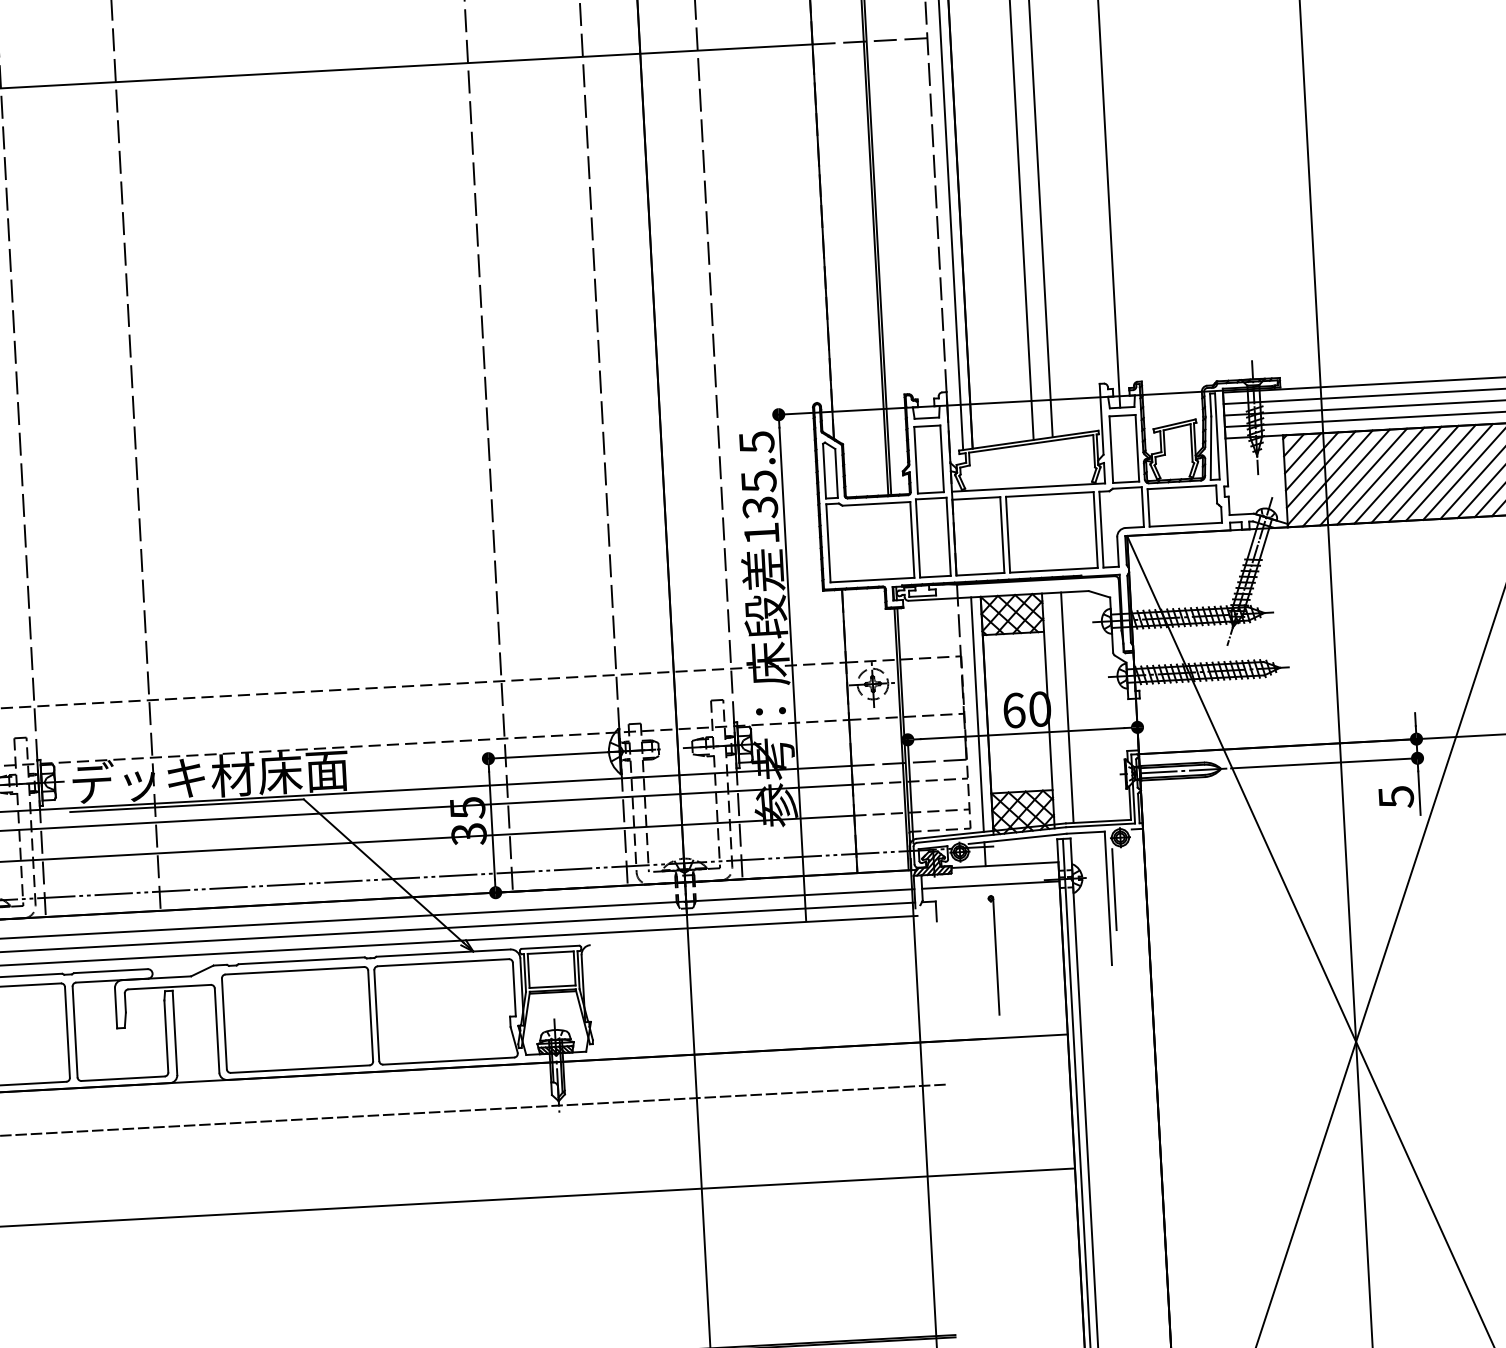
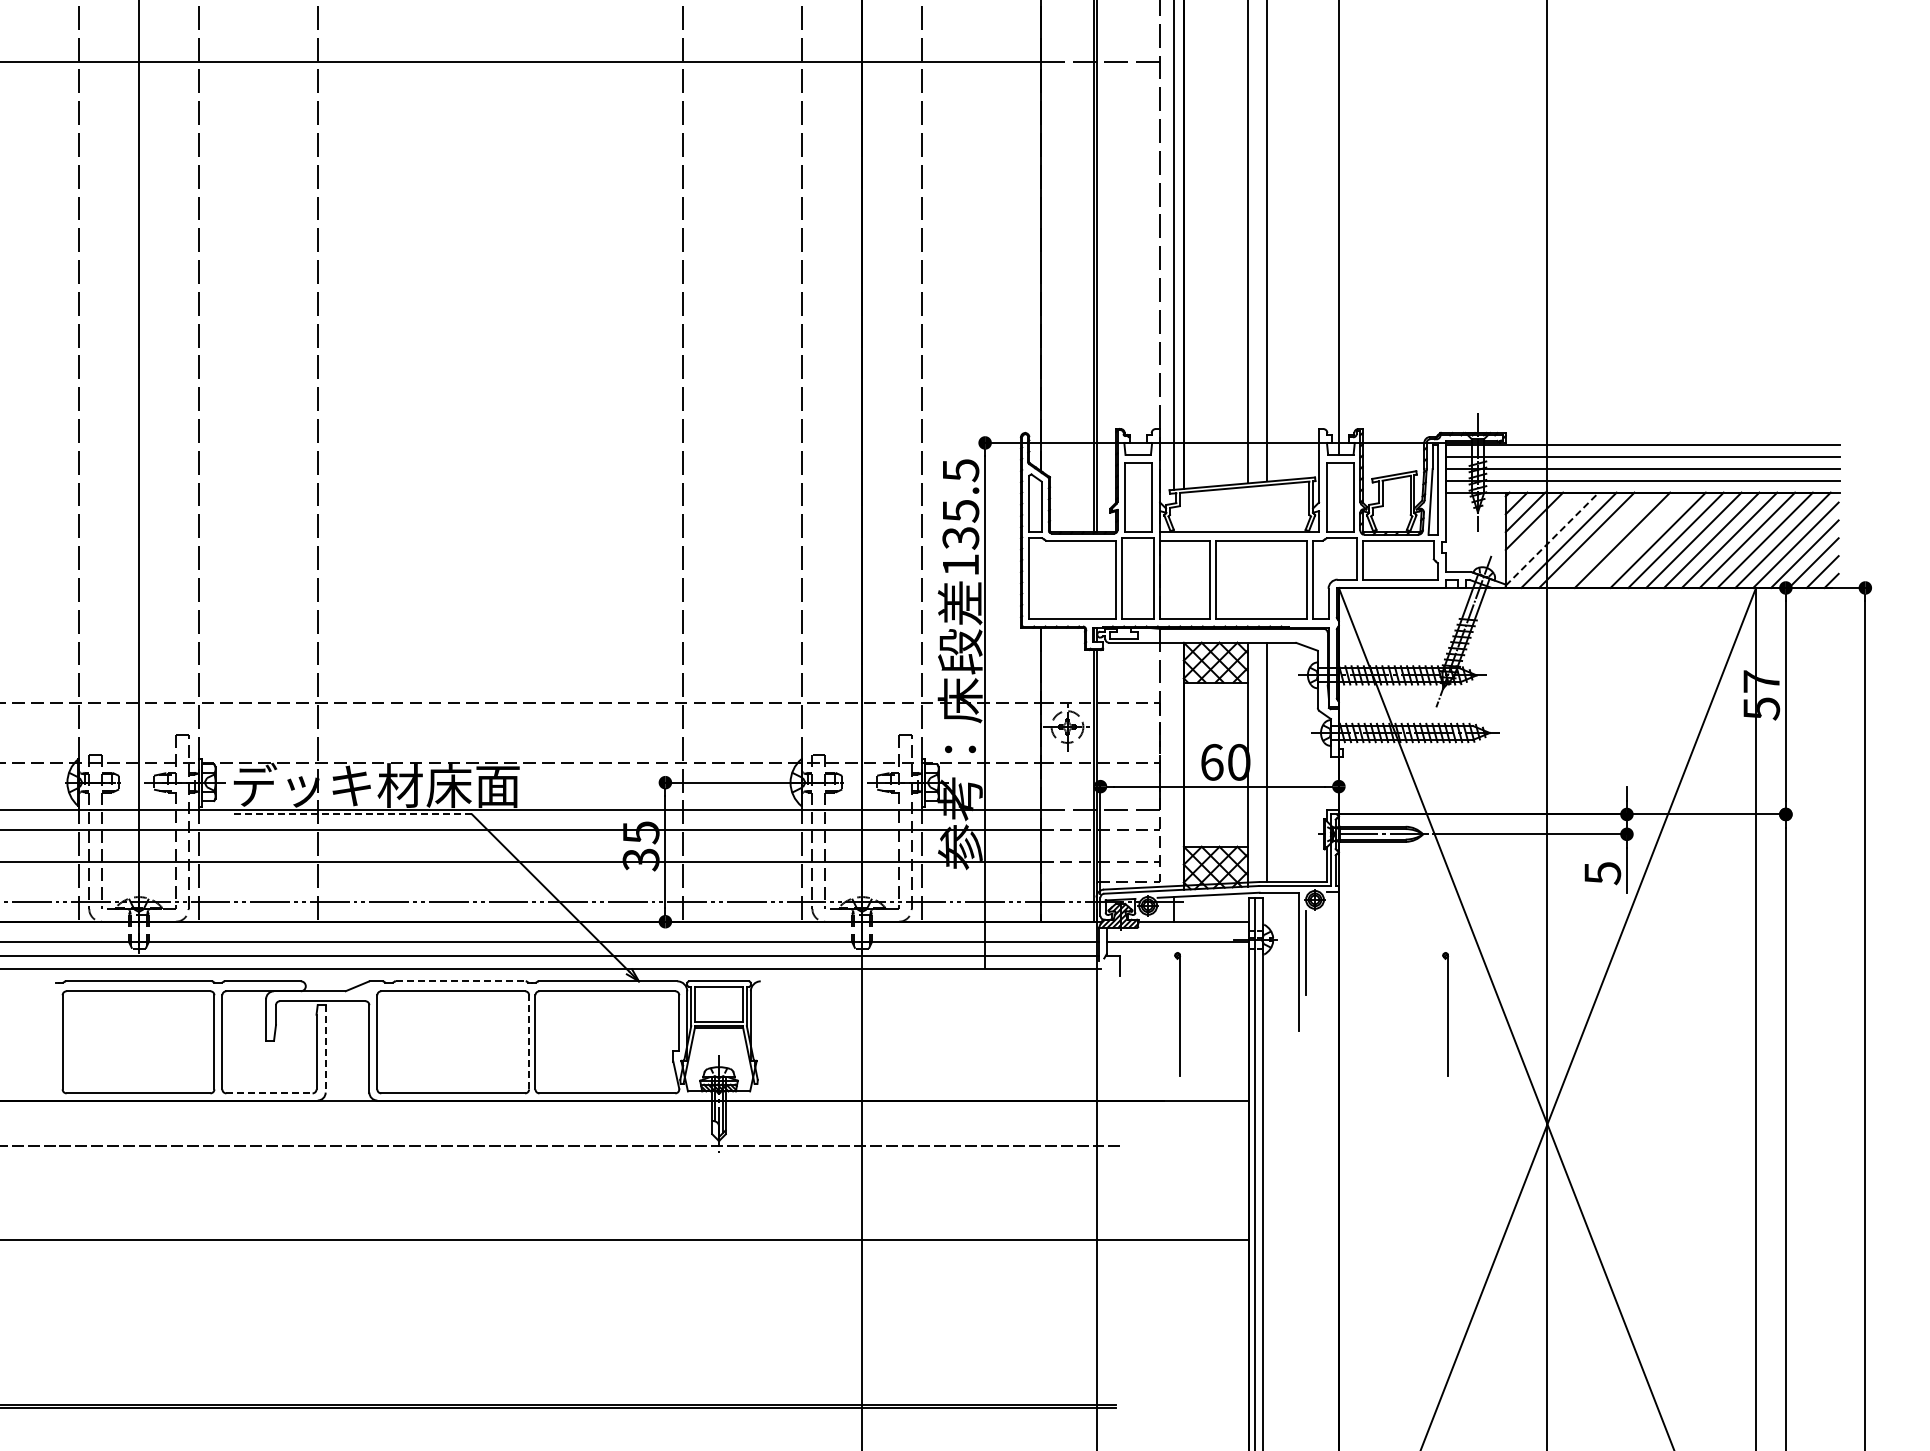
line: (1321, 468) -> (1543, 529), removed
line: (1415, 473) -> (1640, 539), removed
line: (1380, 475) -> (1604, 539), removed
line: (1330, 478) -> (1552, 539), solid -> dashed
line: (977, 714) -> (1173, 764), removed
line: (186, 805) -> (350, 814), solid -> dashed
part: (1252, 941) -> (1445, 1014), added
line: (302, 960) -> (461, 981), solid -> dashed
line: (370, 1015) -> (529, 1041), solid -> dashed
line: (174, 1032) -> (325, 1048), solid -> dashed
line: (123, 1078) -> (269, 1093), solid -> dashed

